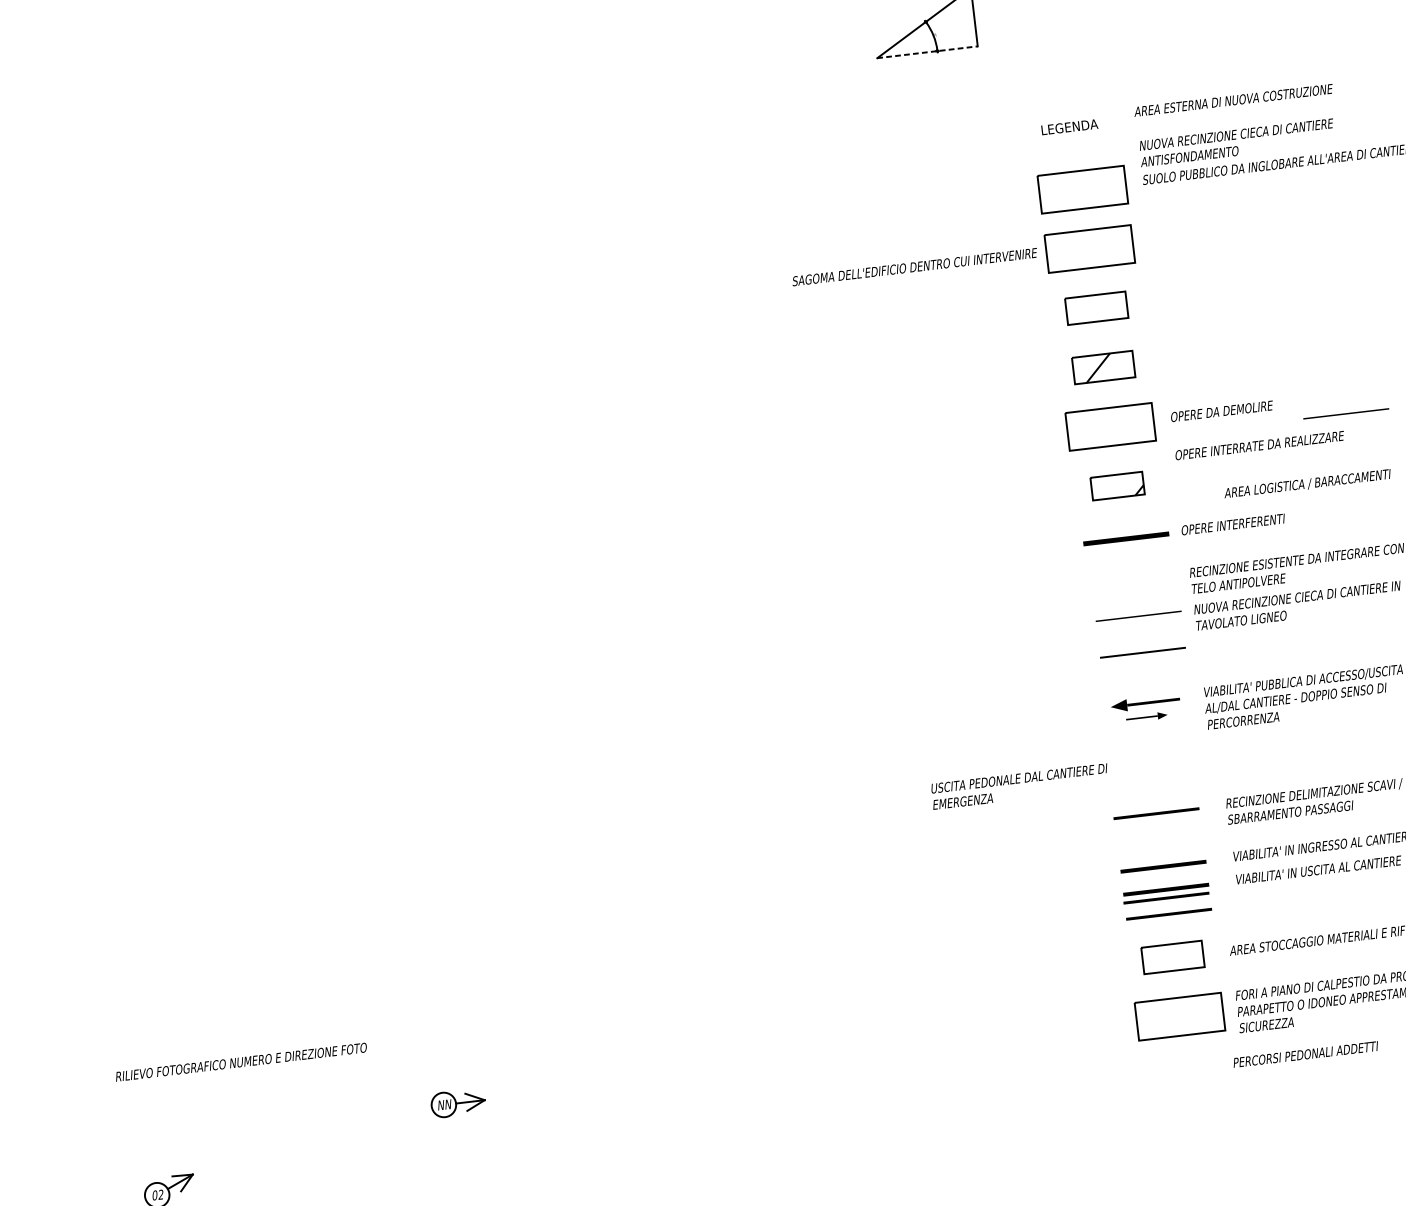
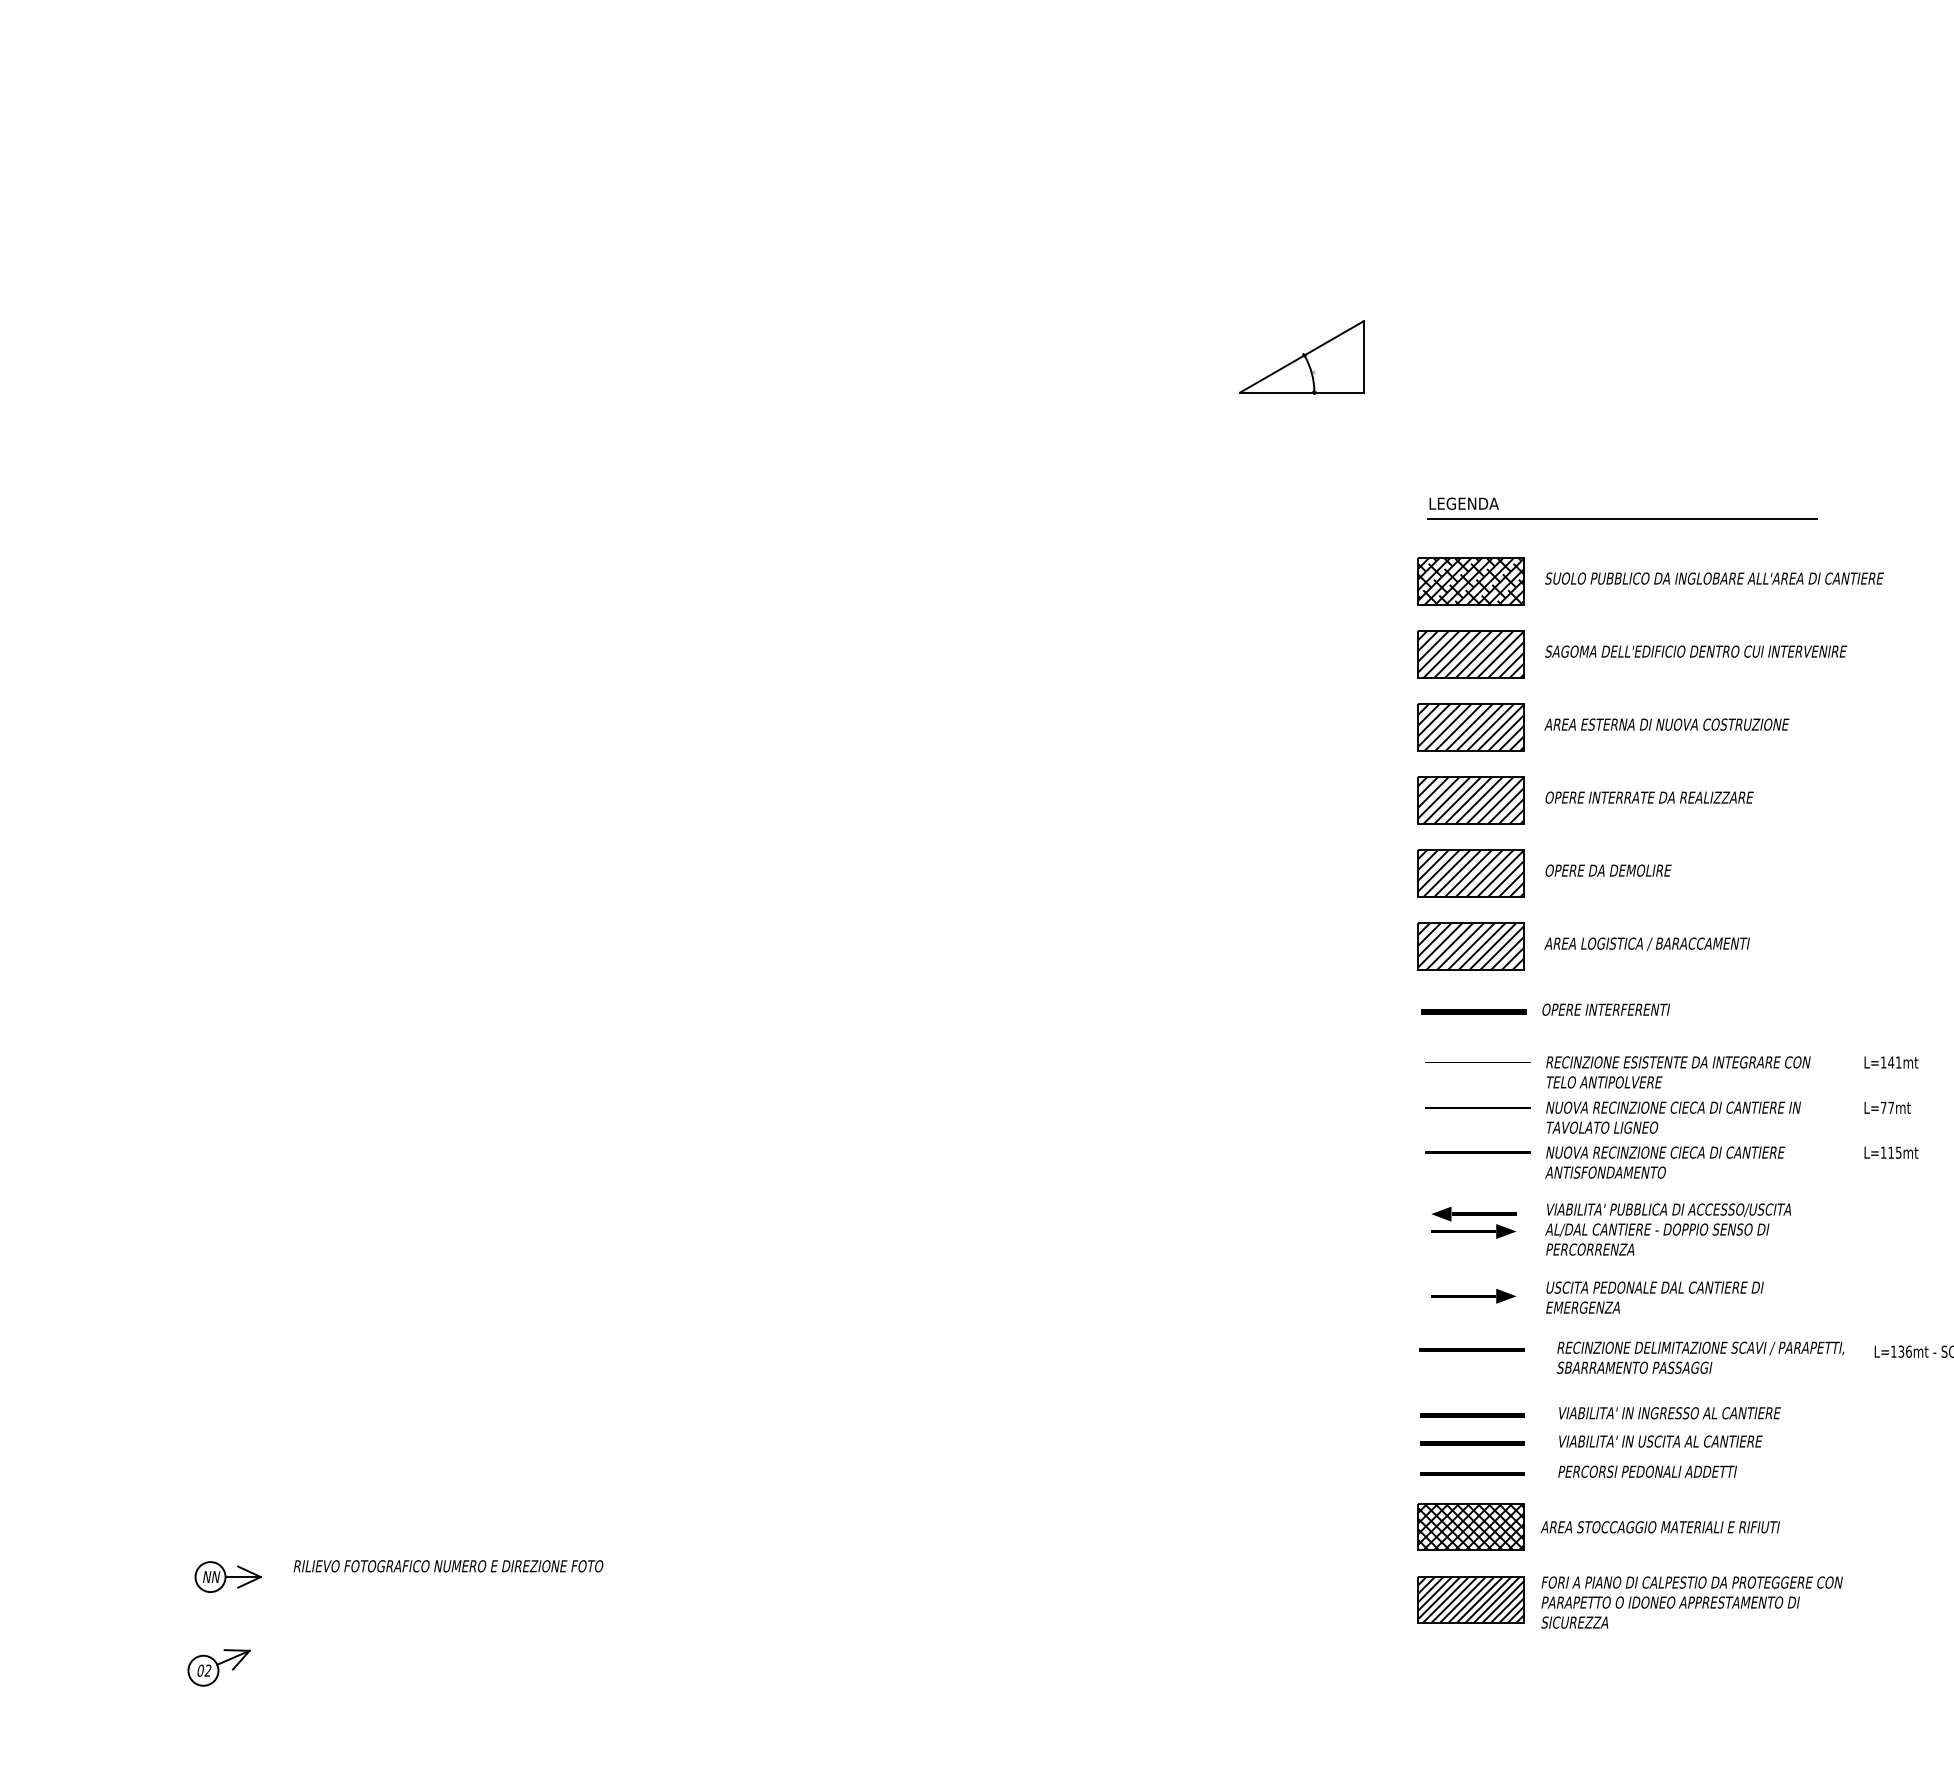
line: (927, 52) -> (1302, 392), dashed -> solid
text: (1233, 100) -> (1666, 724), moved
line: (1199, 124) -> (1622, 518), added
text: (1237, 142) -> (1665, 1162), moved
hatch: (1083, 189) -> (1471, 581), added
hatch: (1090, 248) -> (1471, 654), added
text: (914, 267) -> (1695, 651), moved
part: (1096, 308) -> (1470, 727), size x1.43
part: (1103, 367) -> (1470, 800), size x1.43
line: (1345, 413) -> (1477, 1062), moved
hatch: (1110, 426) -> (1471, 873), added
text: (1259, 445) -> (1649, 797), moved
text: (1307, 484) -> (1646, 944), moved
part: (1117, 486) -> (1470, 946), size x1.67
part: (1146, 717) -> (1473, 1231), size x1.67
part: (1152, 770) -> (1473, 1296), added
text: (1019, 786) -> (1654, 1297), moved
line: (1166, 897) -> (1471, 1453), removed
part: (1172, 957) -> (1470, 1526), size x1.43
hatch: (1180, 1016) -> (1471, 1599), added
text: (1305, 1054) -> (1647, 1471), moved
text: (241, 1062) -> (448, 1566), moved
part: (457, 1102) -> (227, 1576), moved

